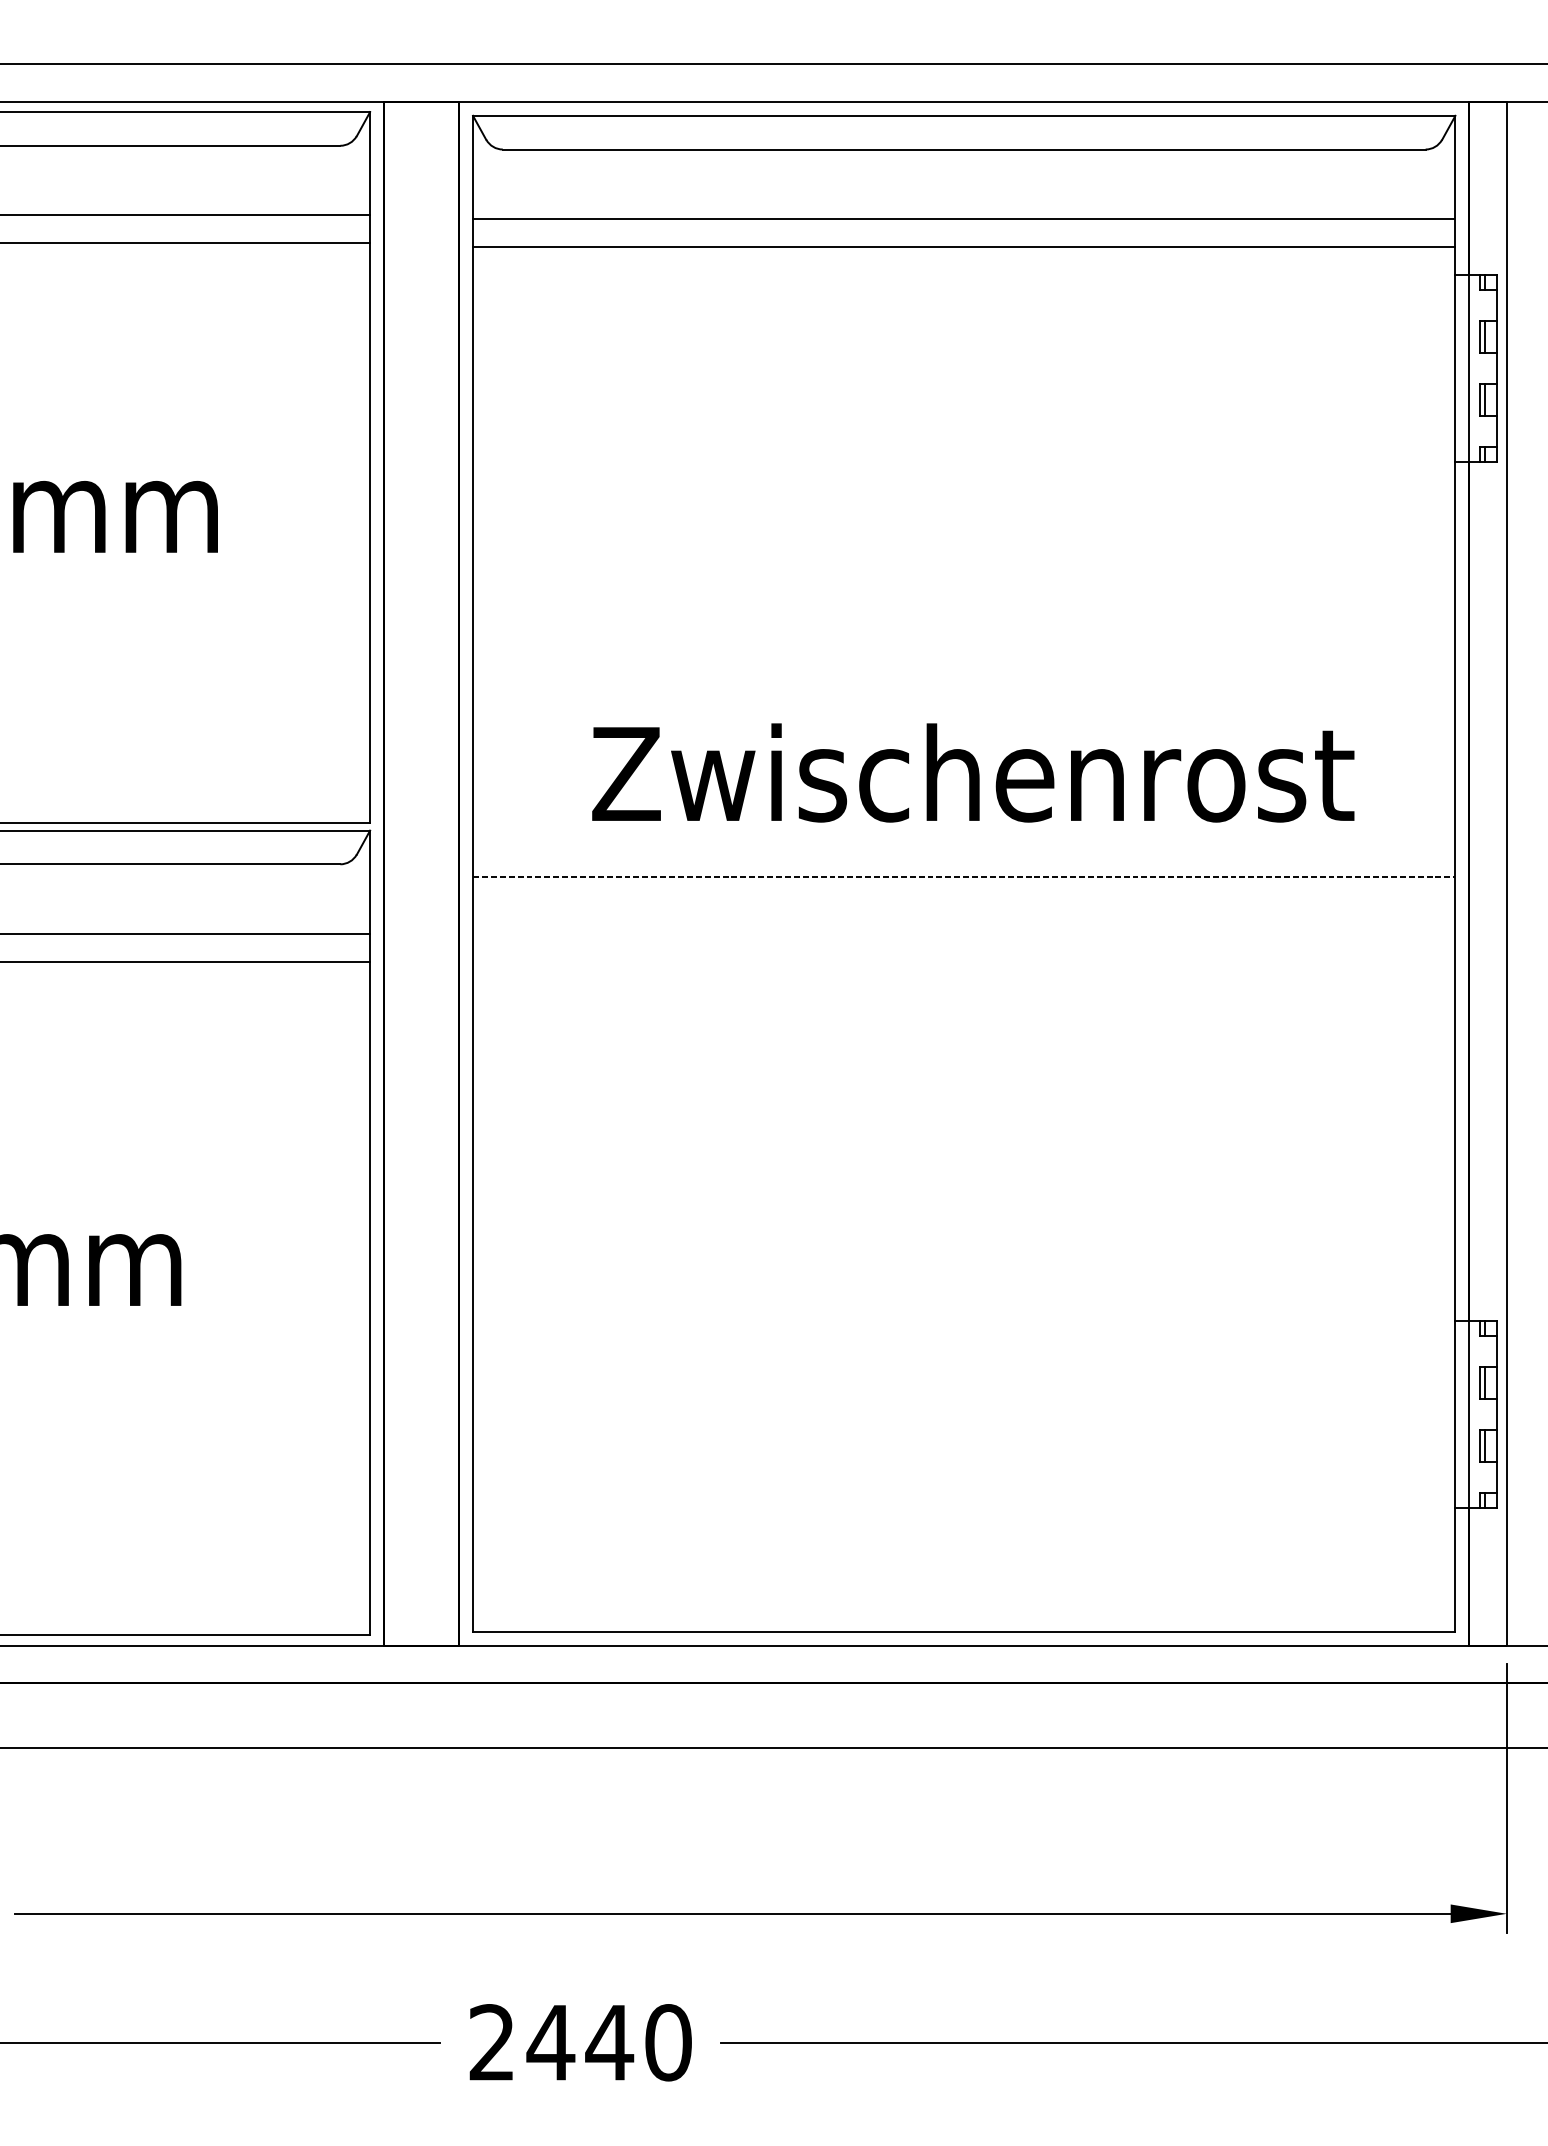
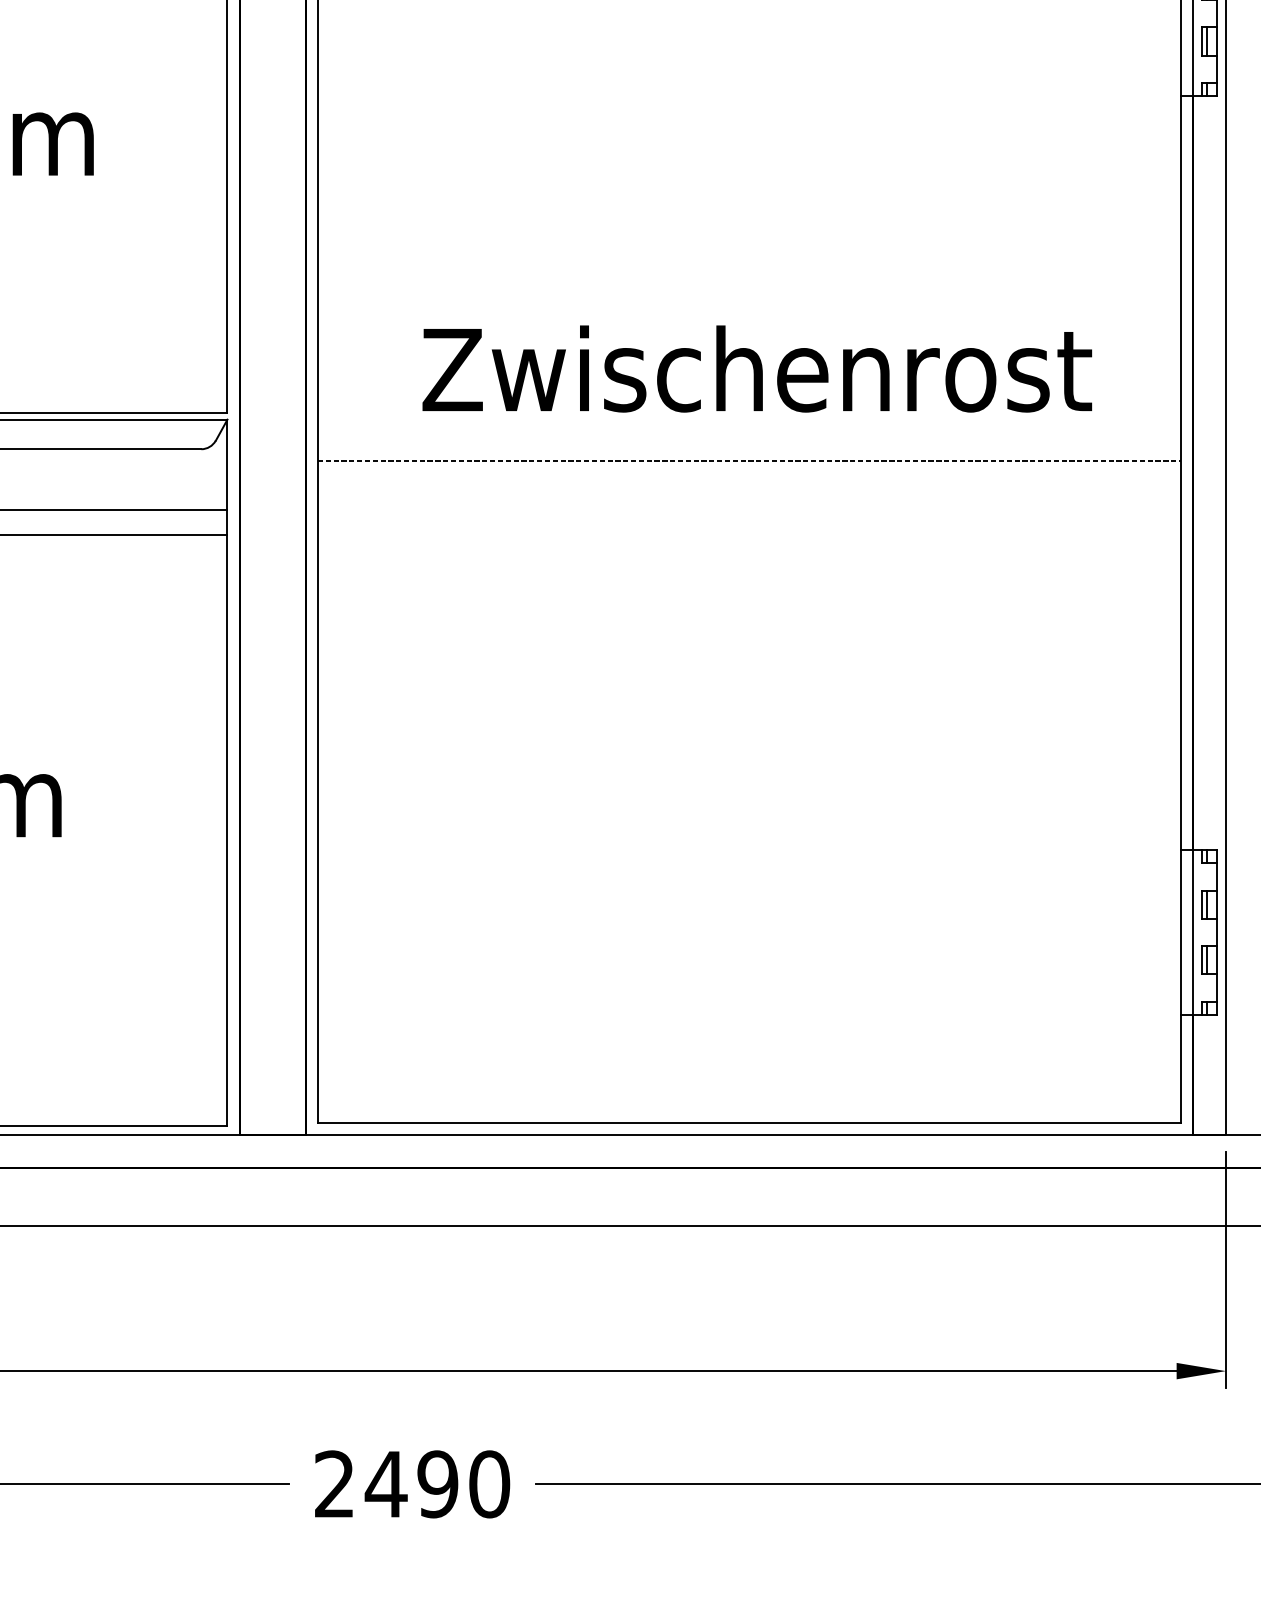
text: (609, 2042) -> (437, 1484), 2440 -> 2490

